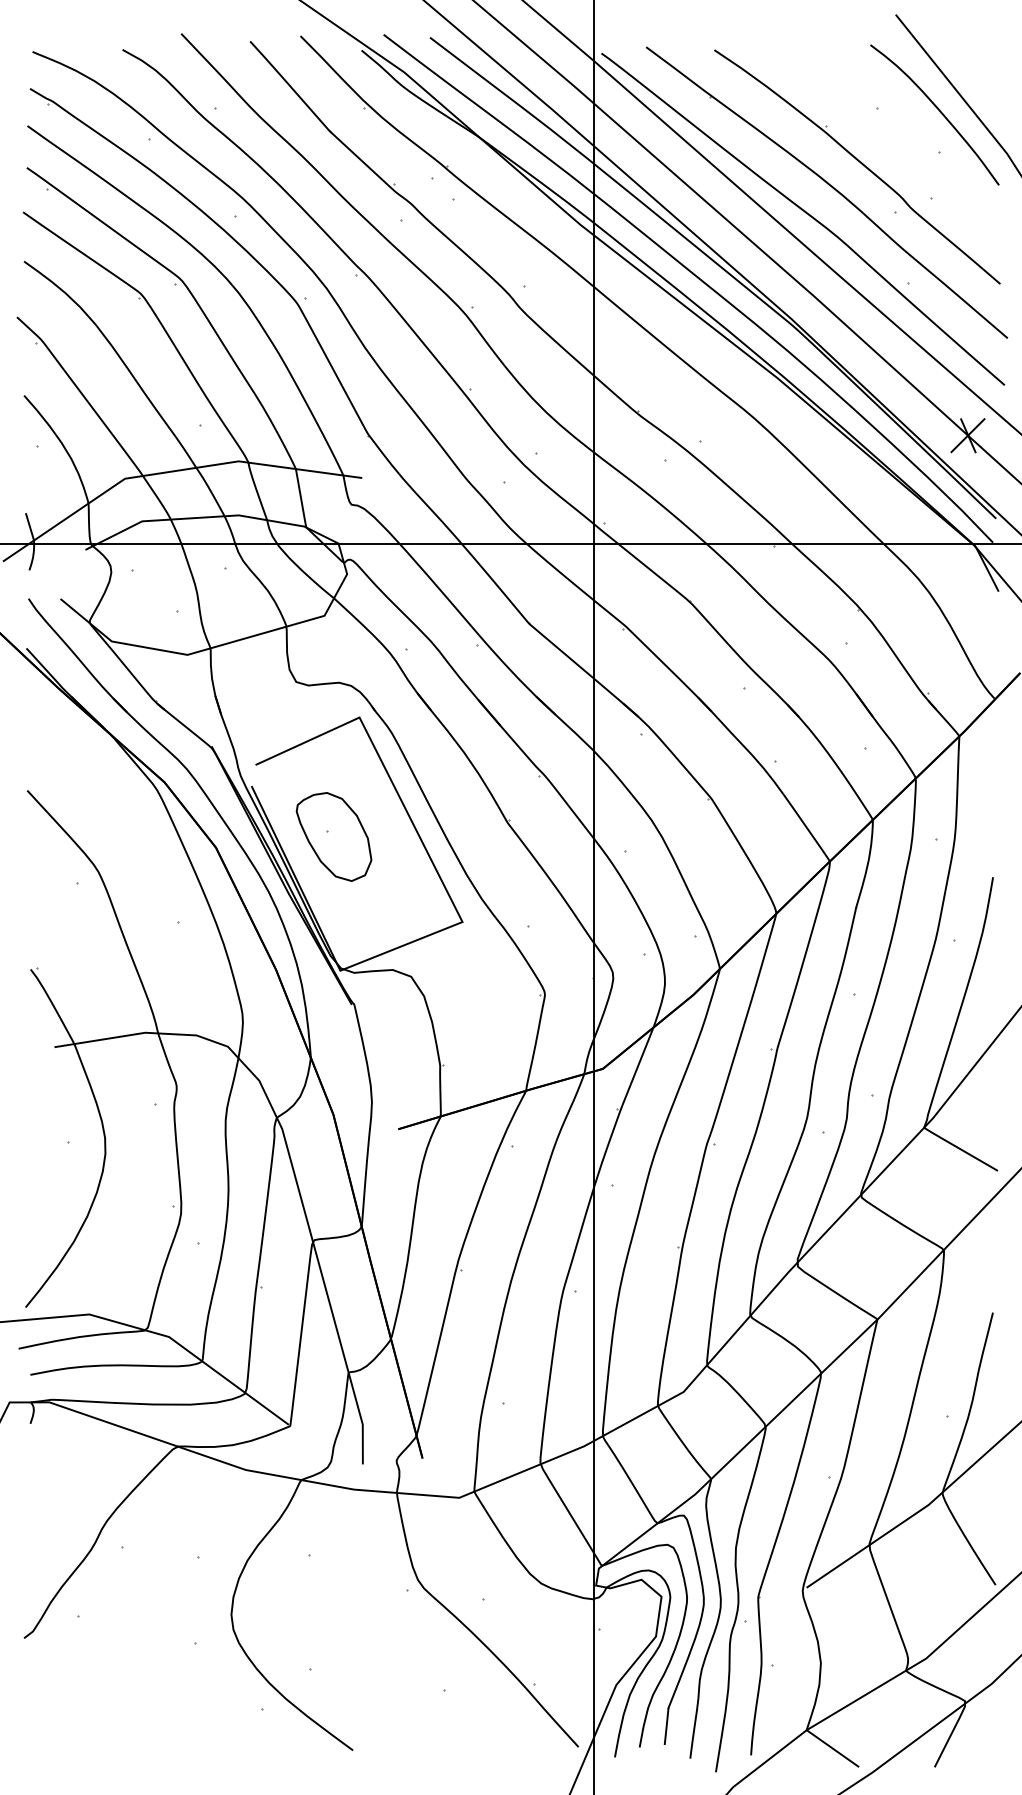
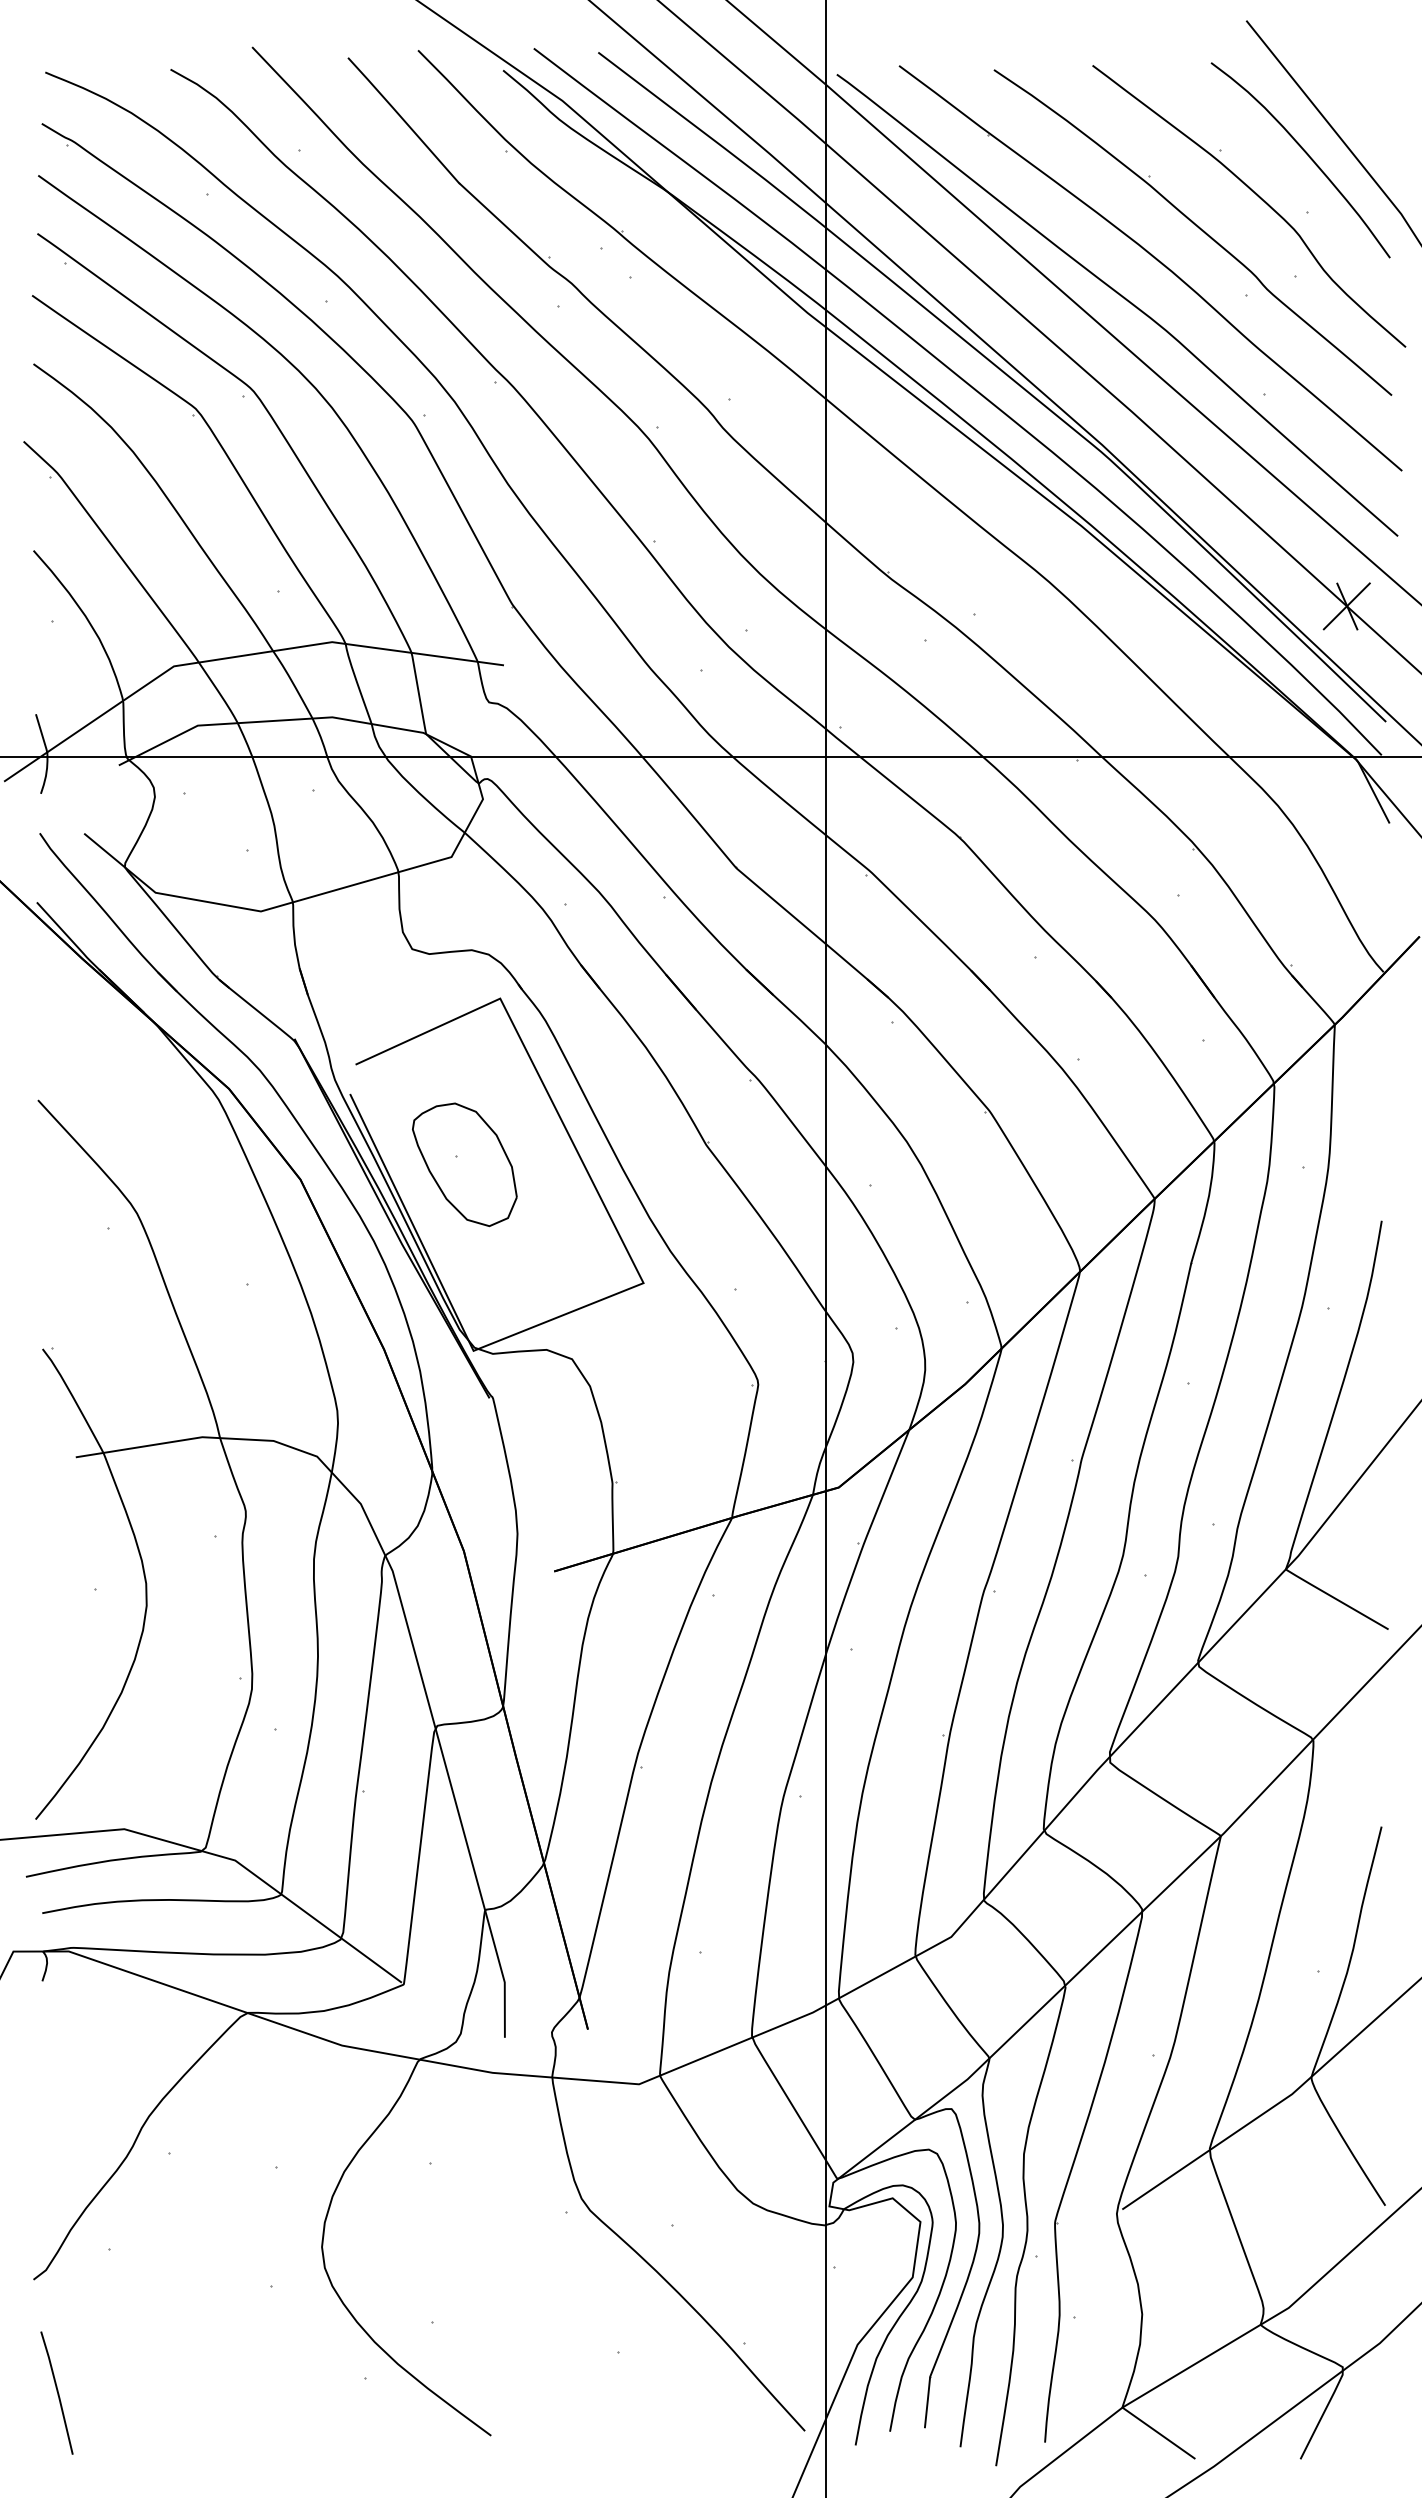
curve: (904, 141) -> (1258, 197), added
line: (40, 1718) -> (56, 2391), added

